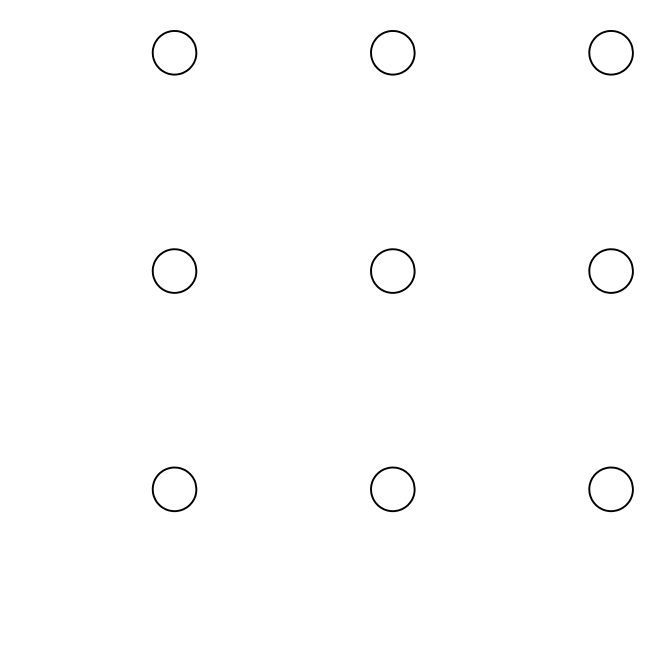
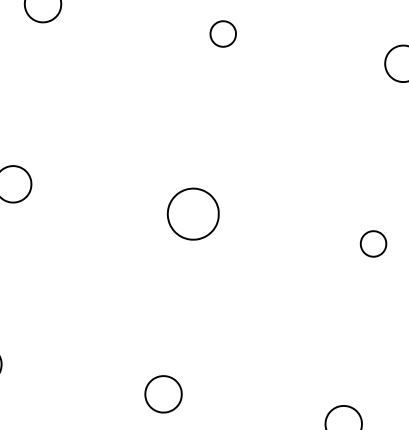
part: (392, 52) -> (223, 33), size x0.7
part: (392, 270) -> (193, 213), size x1.4
part: (610, 270) -> (373, 243), size x0.7

